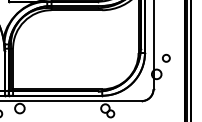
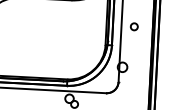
circle: (166, 57) -> (134, 26), moved

